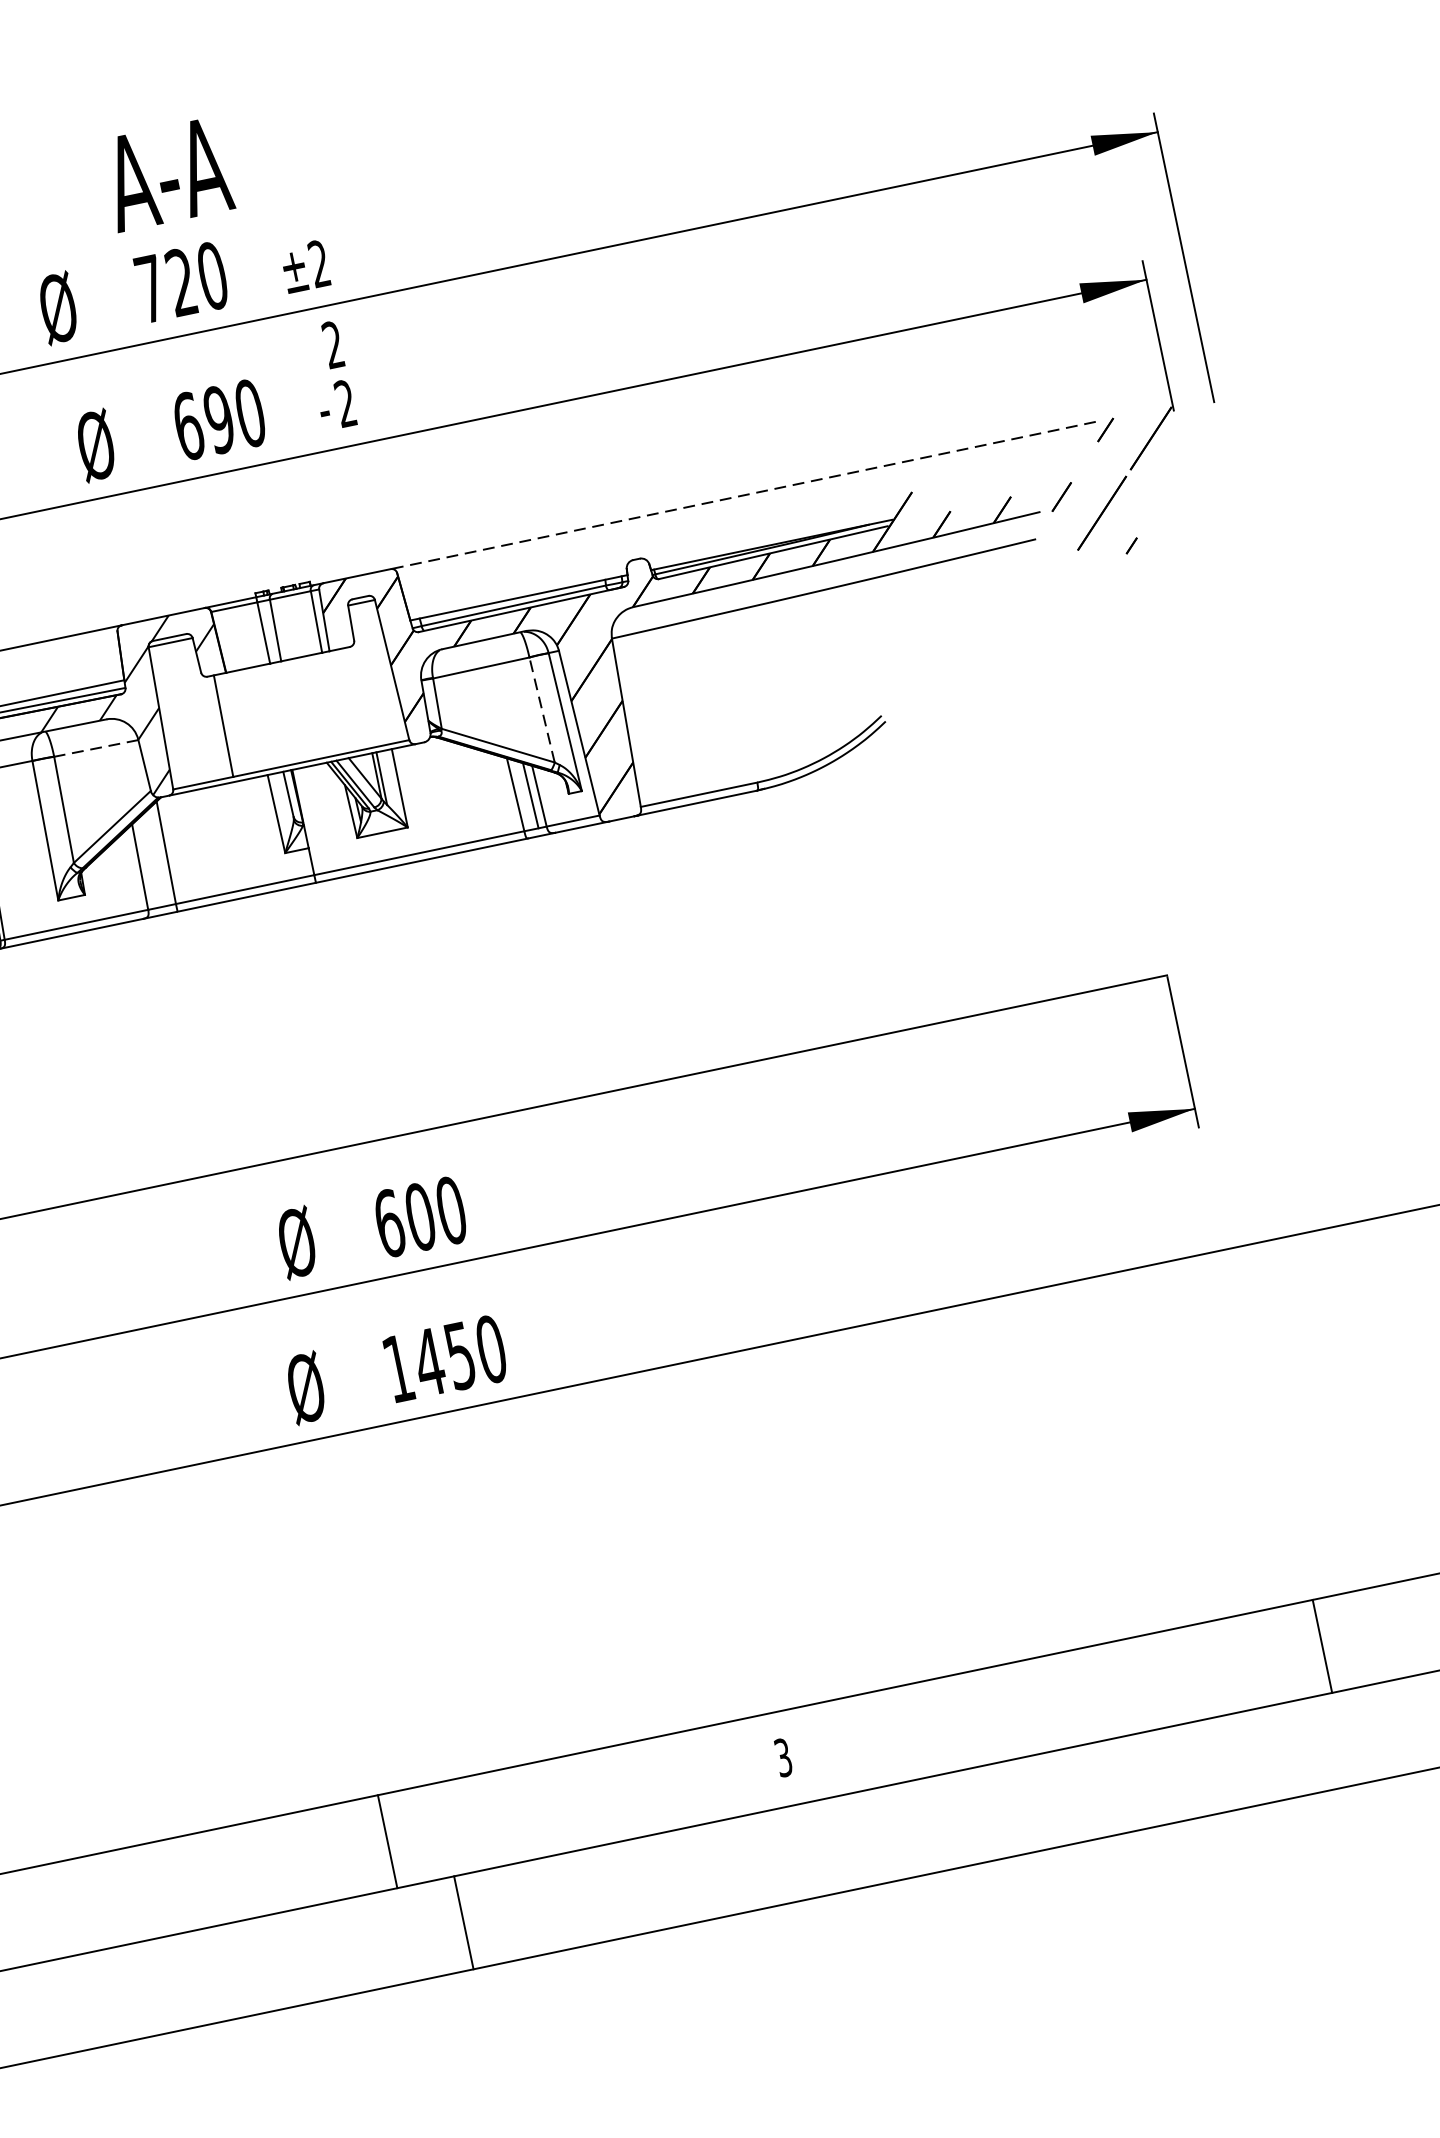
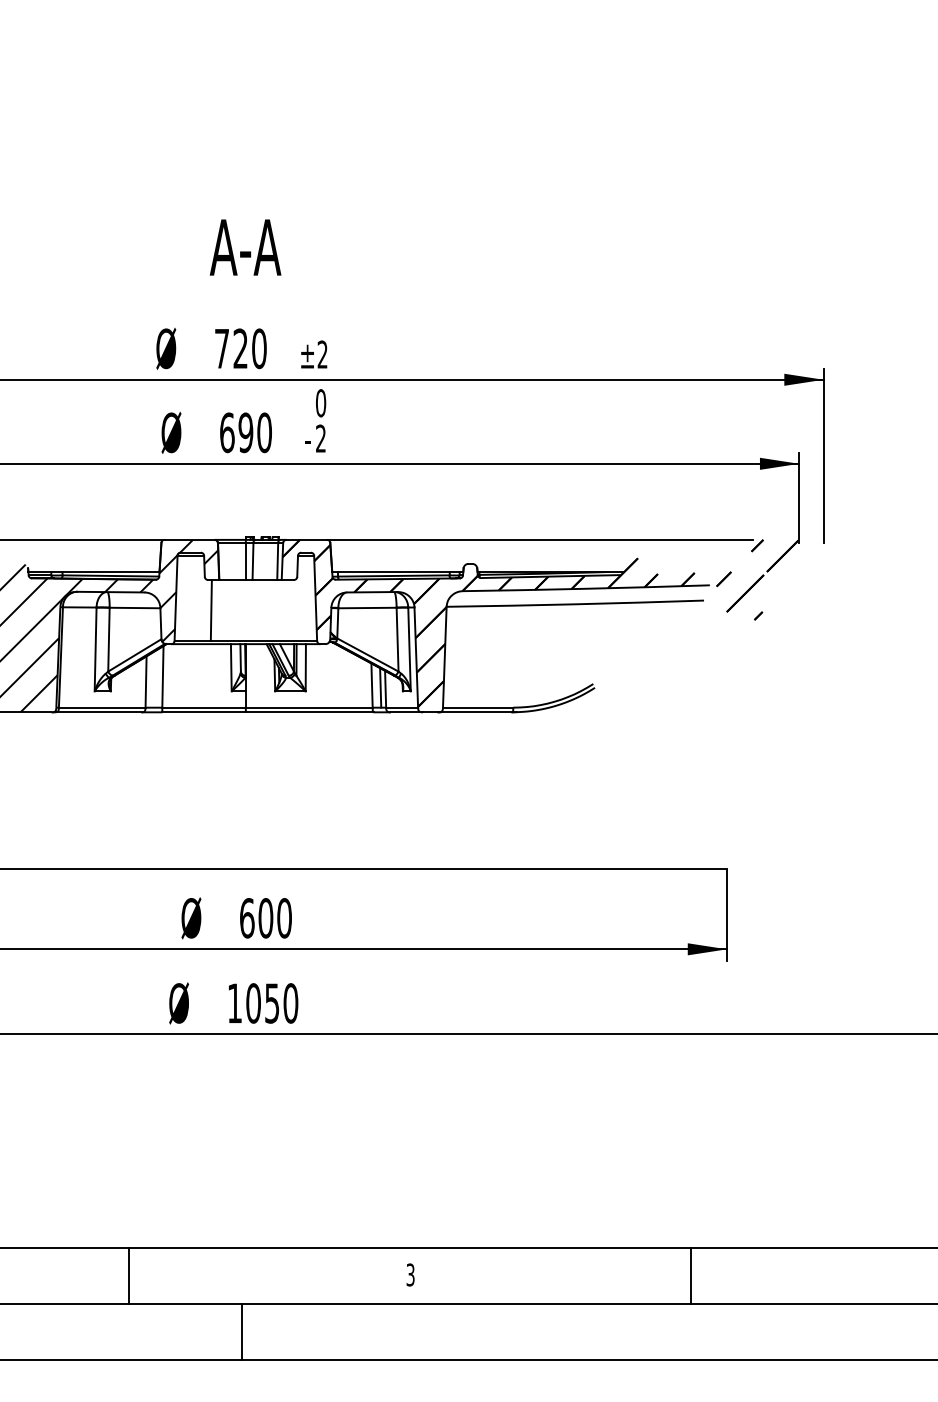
text: (167, 174) -> (245, 247), moved
text: (334, 345) -> (321, 403), 2 -> 0
line: (742, 494) -> (539, 539), dashed -> solid
line: (541, 709) -> (397, 639), dashed -> solid
line: (95, 749) -> (134, 608), dashed -> solid
text: (429, 1362) -> (253, 1003), 1450 -> 1050
line: (1321, 1646) -> (690, 1275), moved
line: (387, 1841) -> (129, 1275), moved
line: (463, 1922) -> (241, 1331), moved

